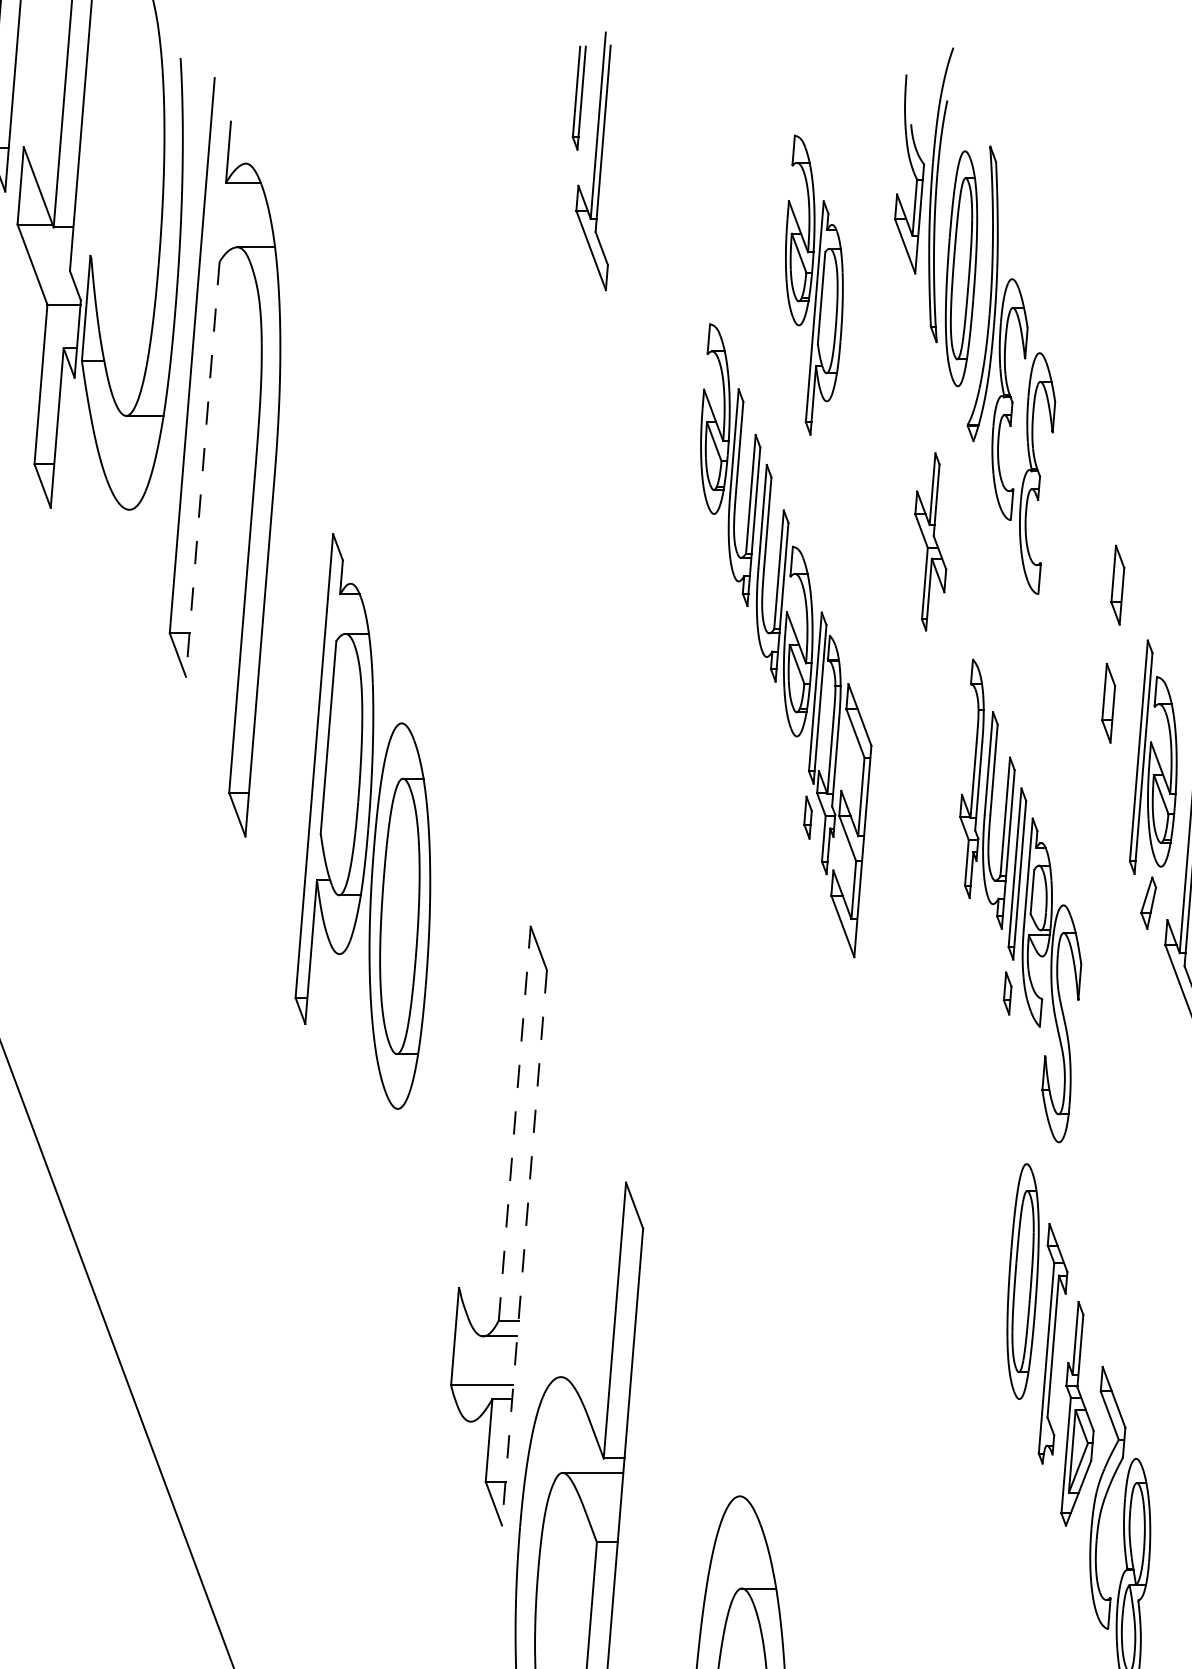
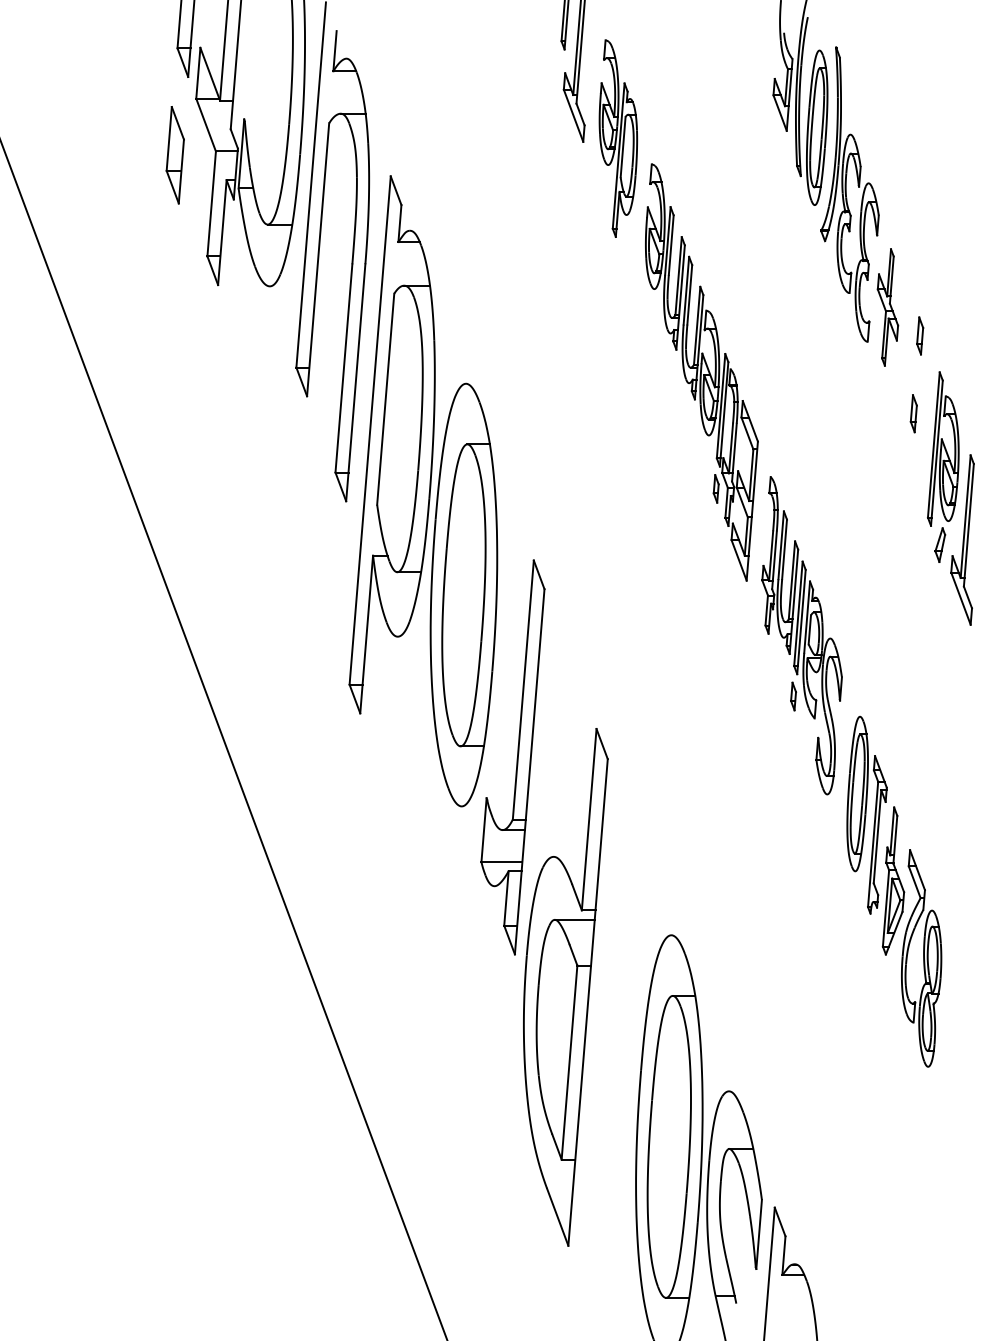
part: (814, 284) -> (618, 138), moved
line: (203, 468) -> (318, 259), dashed -> solid
part: (930, 541) -> (887, 307), moved
part: (1118, 584) -> (920, 335), size x0.71
part: (1107, 703) -> (913, 413), size x0.71
part: (362, 821) -> (423, 491), size x1.67
part: (1019, 900) -> (801, 635), moved
line: (515, 1124) -> (523, 690), dashed -> solid
line: (524, 1248) -> (529, 772), dashed -> solid

